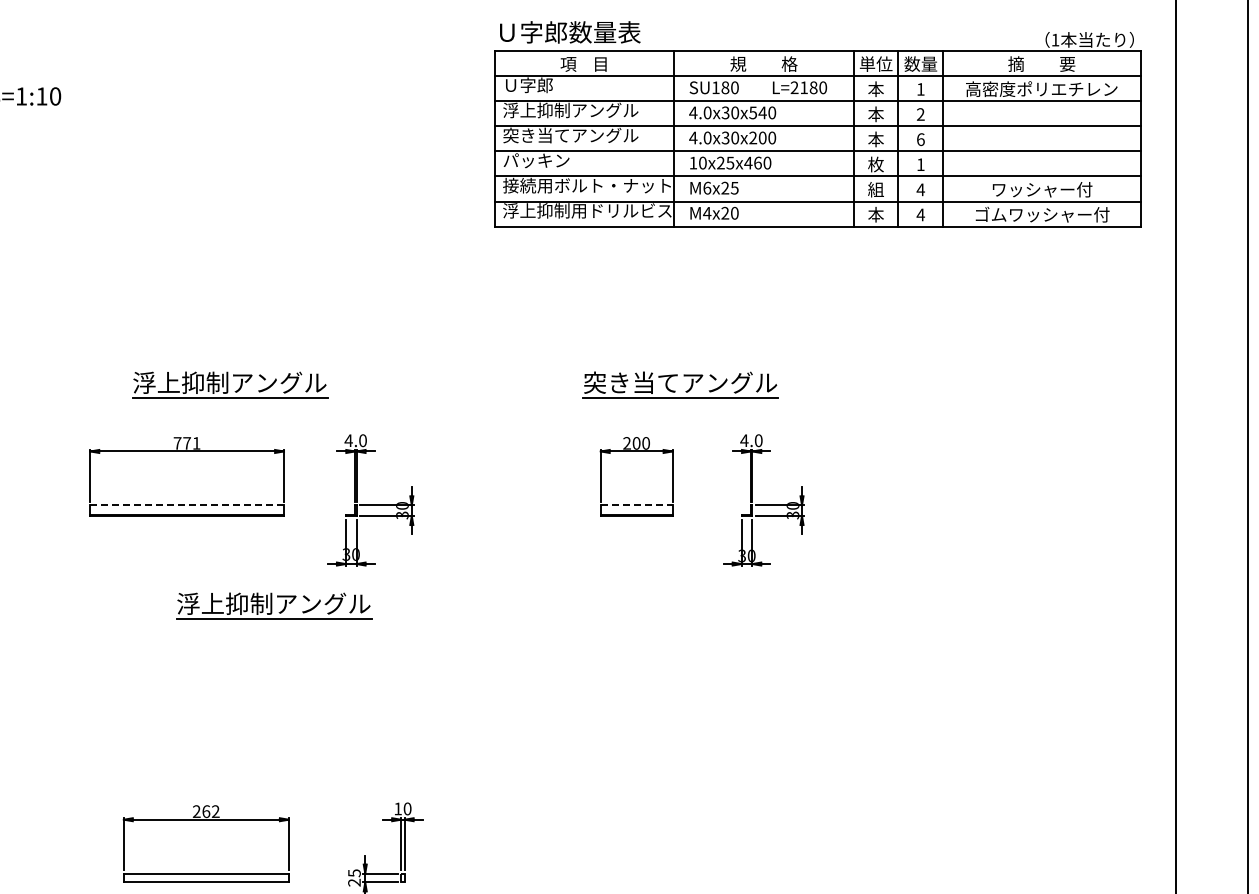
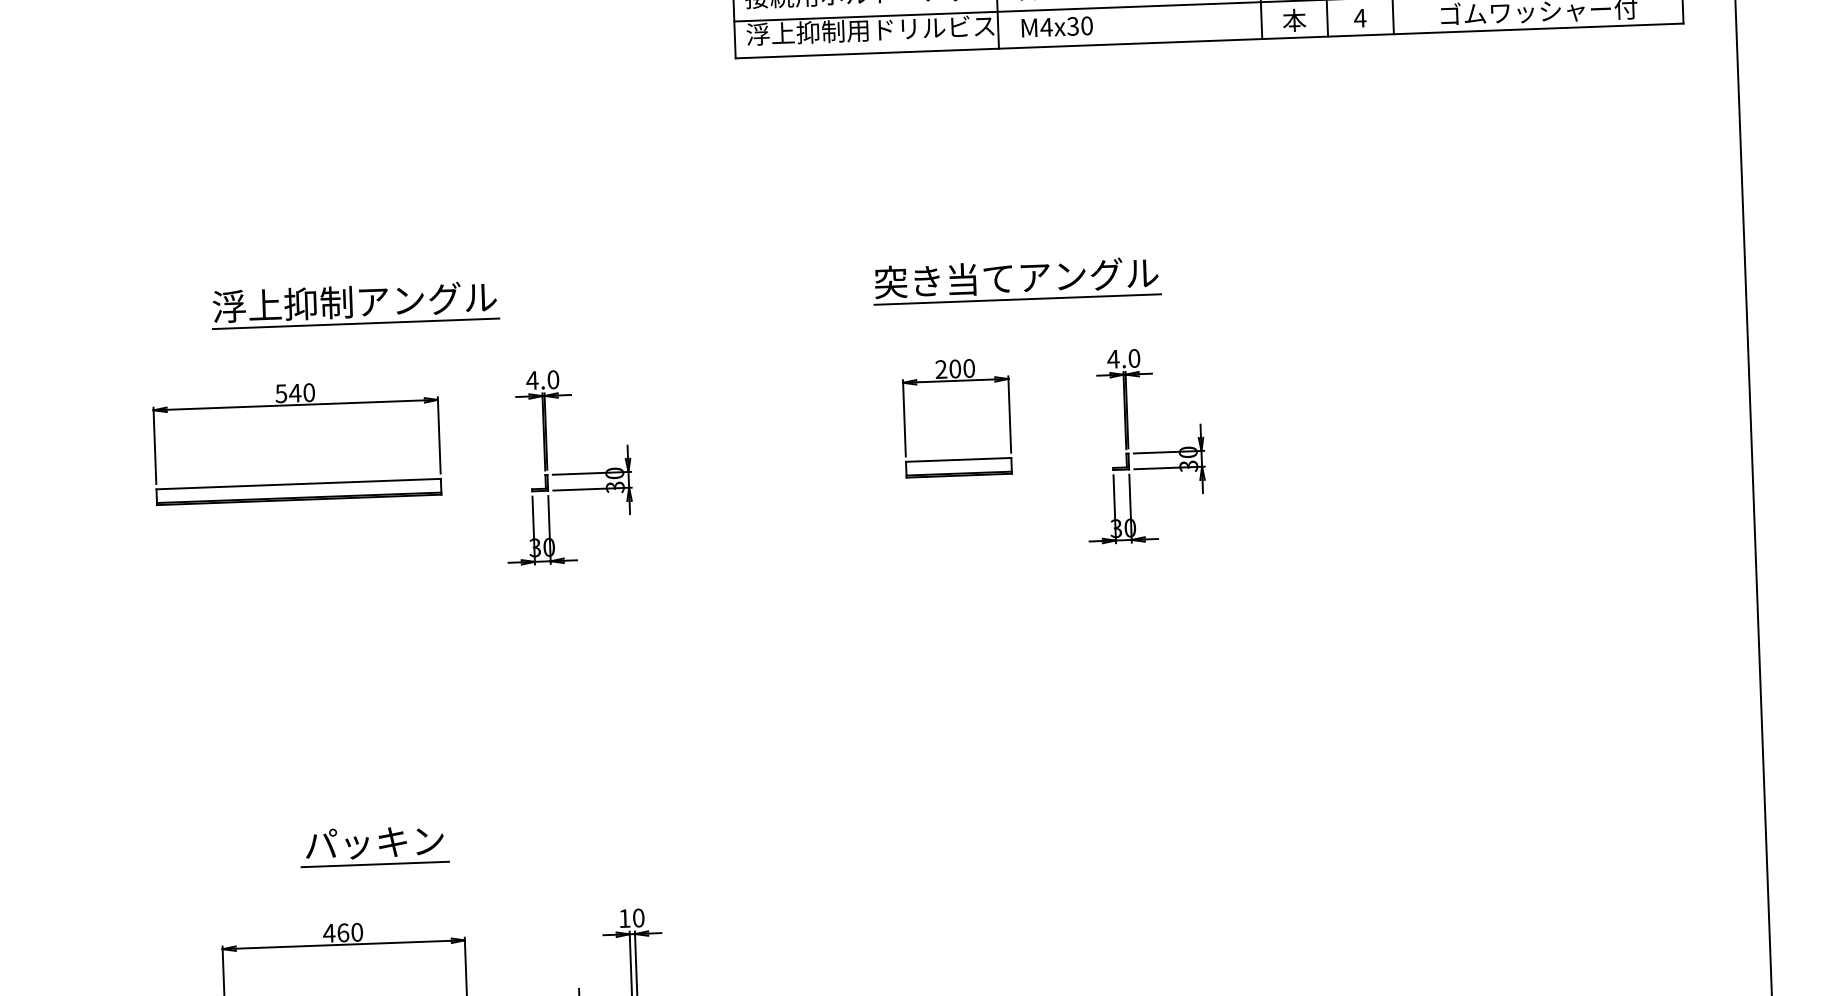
text: (725, 213) -> (1073, 26), M4x20 -> M4x30
text: (186, 443) -> (294, 393), 771 -> 540
line: (187, 505) -> (299, 484), dashed -> solid
line: (636, 505) -> (958, 460), dashed -> solid
part: (274, 605) -> (432, 626), removed
part: (229, 753) -> (374, 846), added
text: (205, 811) -> (342, 932), 262 -> 460

